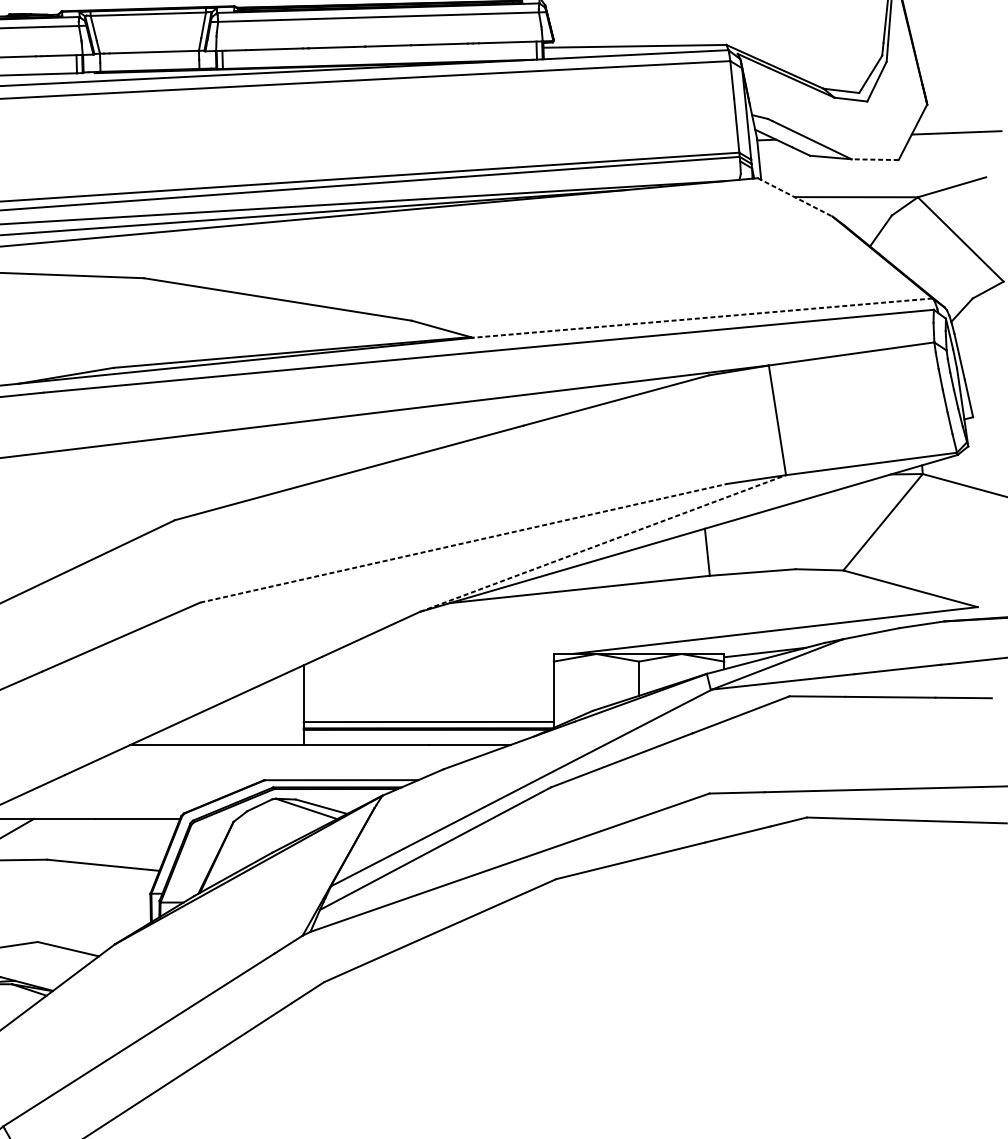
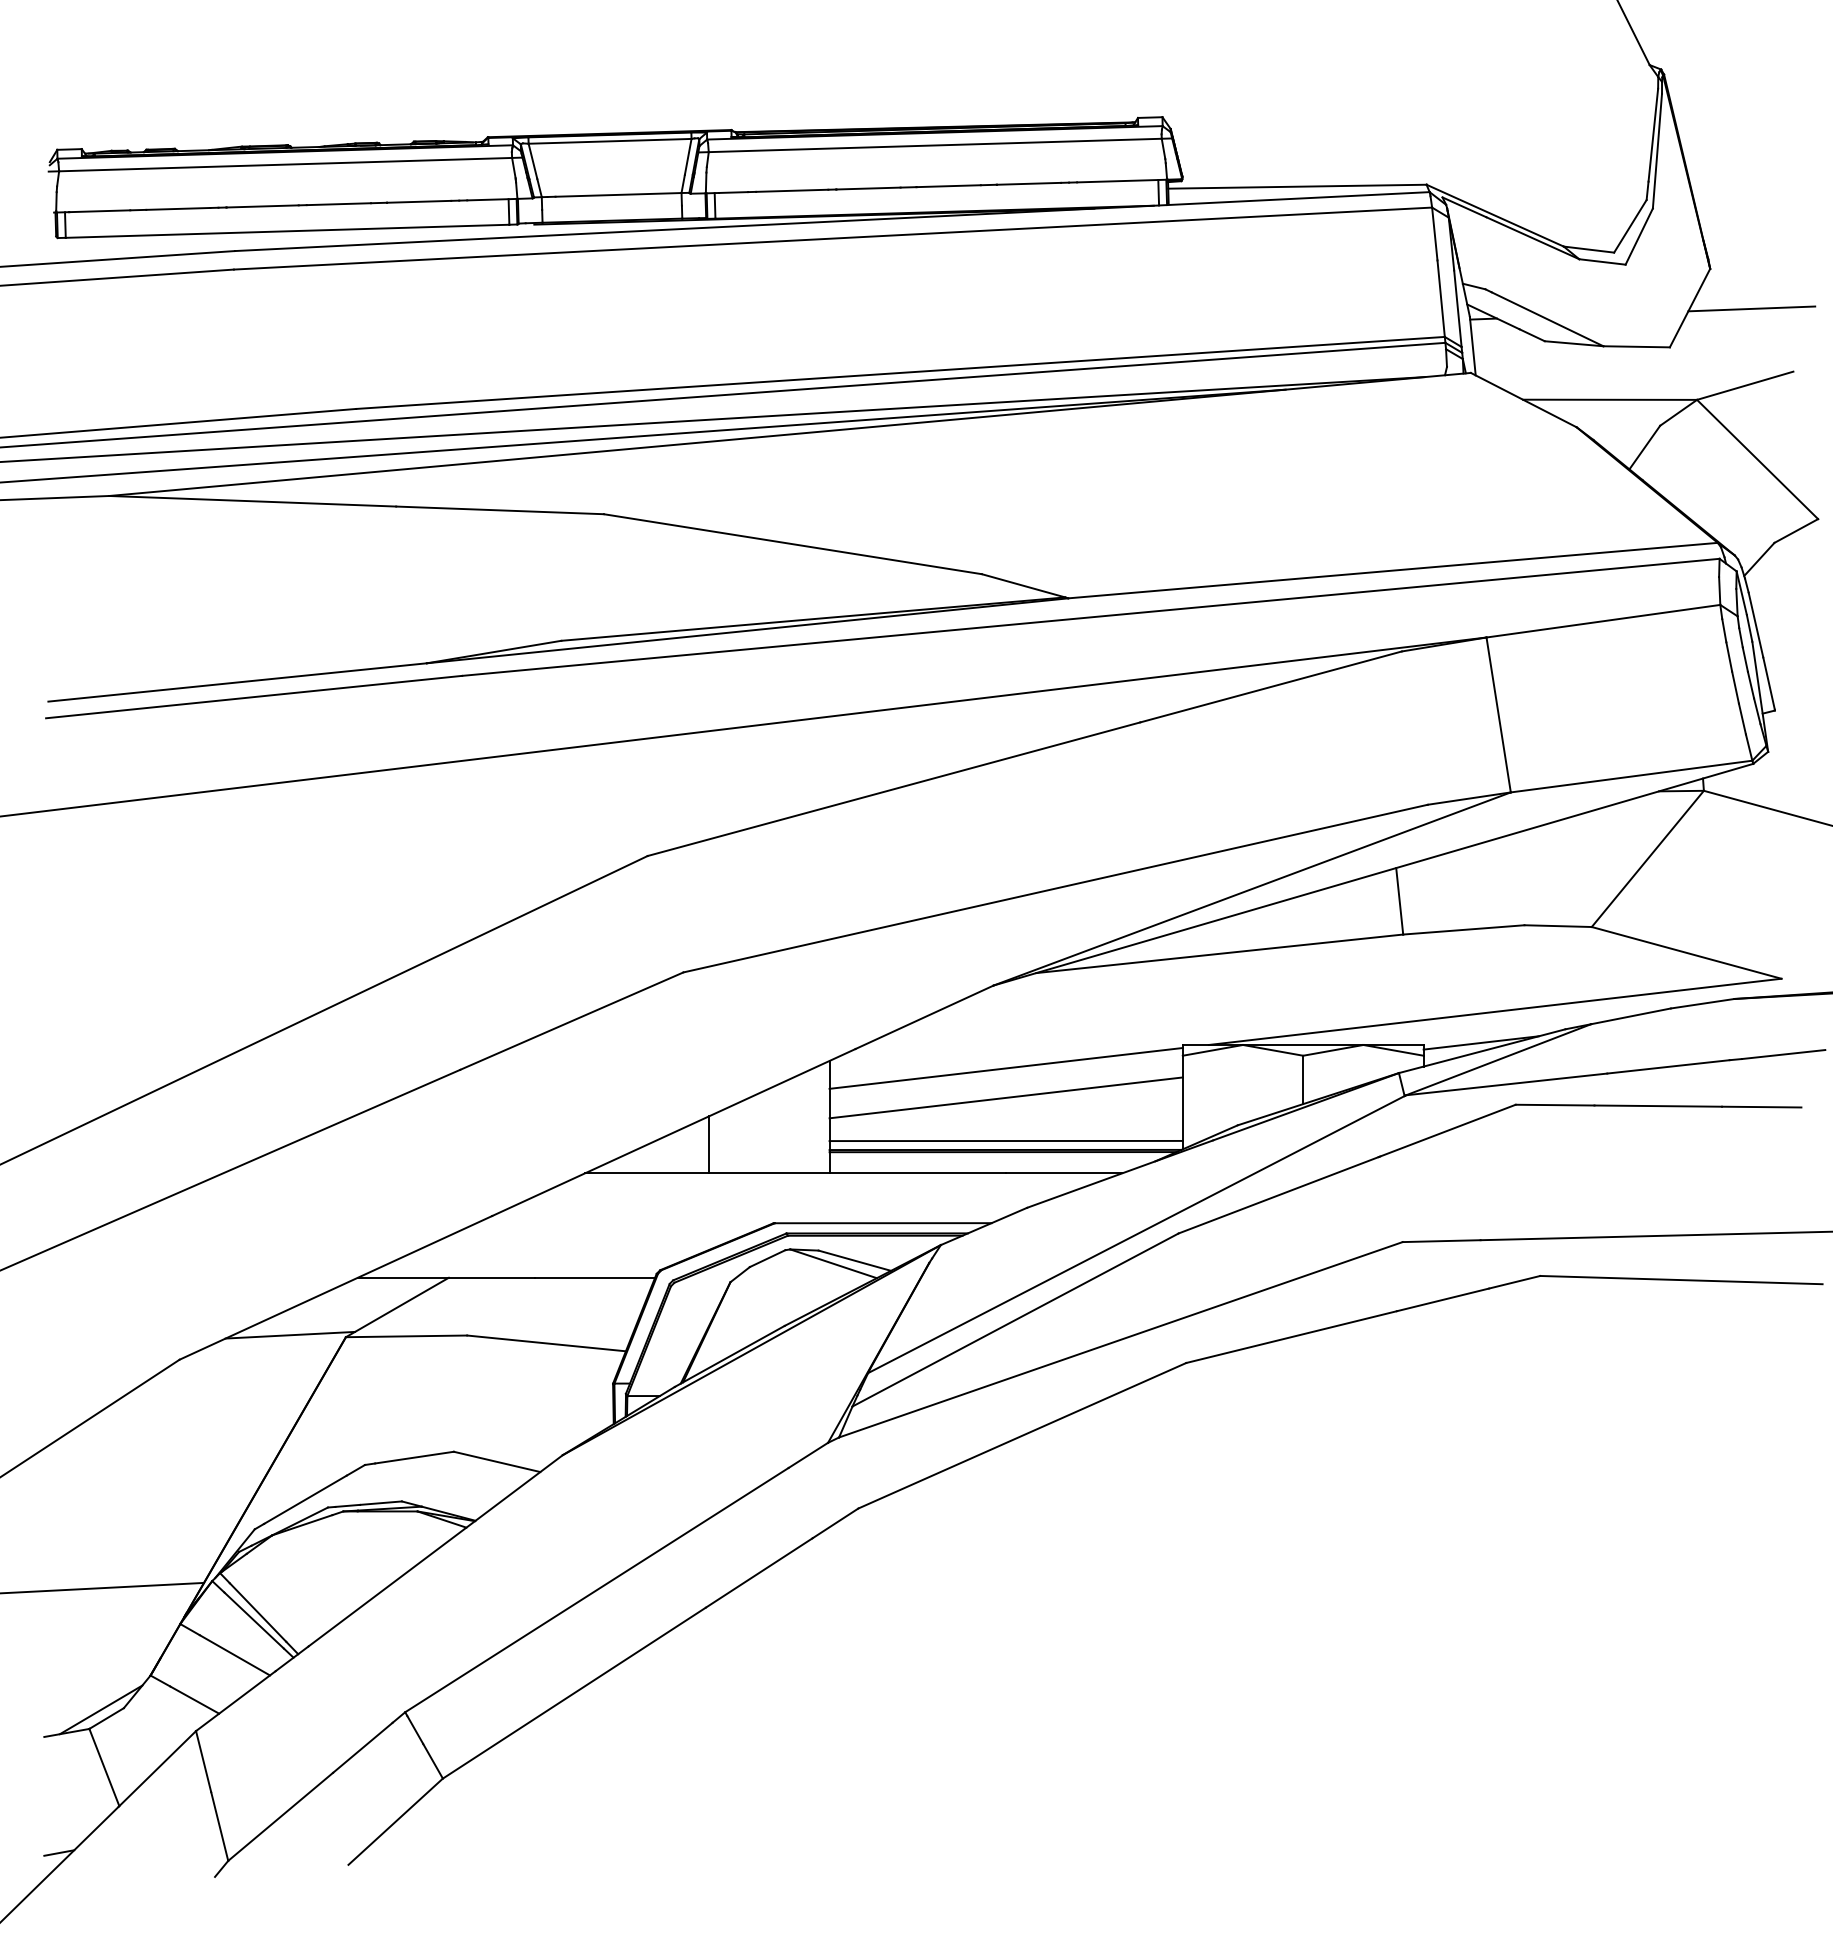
line: (875, 159) -> (1636, 346), dashed -> solid
line: (795, 197) -> (1524, 400), dashed -> solid
line: (702, 318) -> (1393, 570), dashed -> solid
line: (463, 543) -> (1055, 888), dashed -> solid
line: (603, 543) -> (1252, 888), dashed -> solid
line: (428, 670) -> (1005, 1068), added
line: (428, 691) -> (1005, 1097), added
line: (218, 724) -> (709, 1144), added

